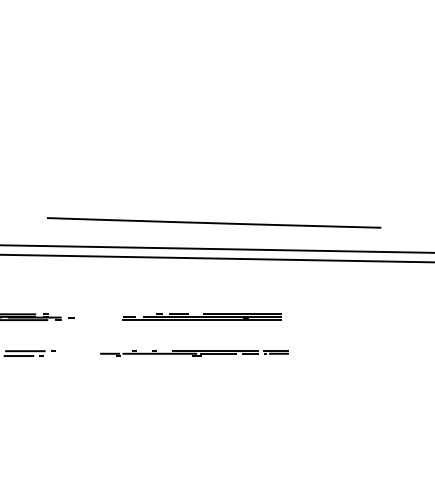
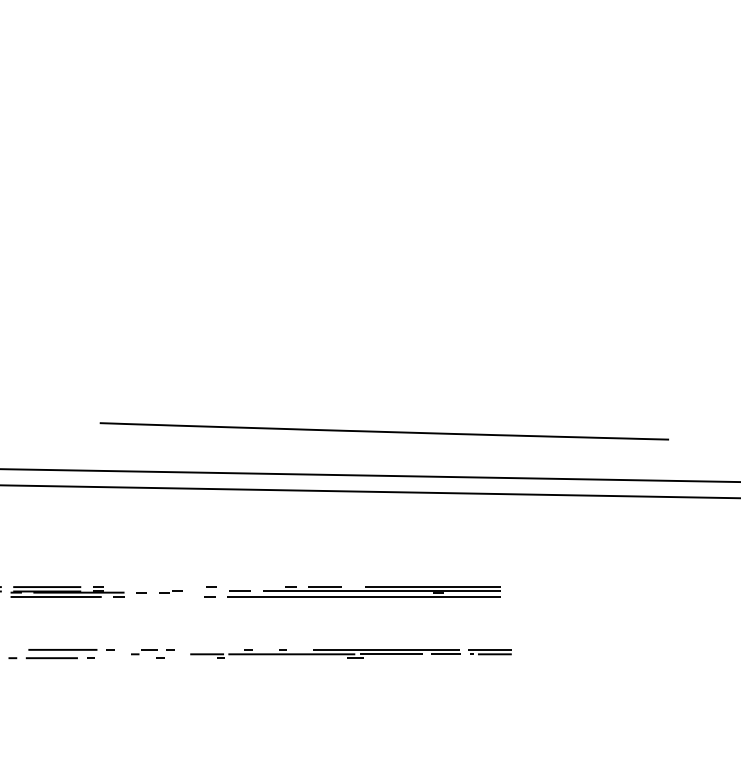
part: (111, 316) -> (209, 590), added
line: (87, 317) -> (168, 592), added
part: (77, 353) -> (151, 653), added

